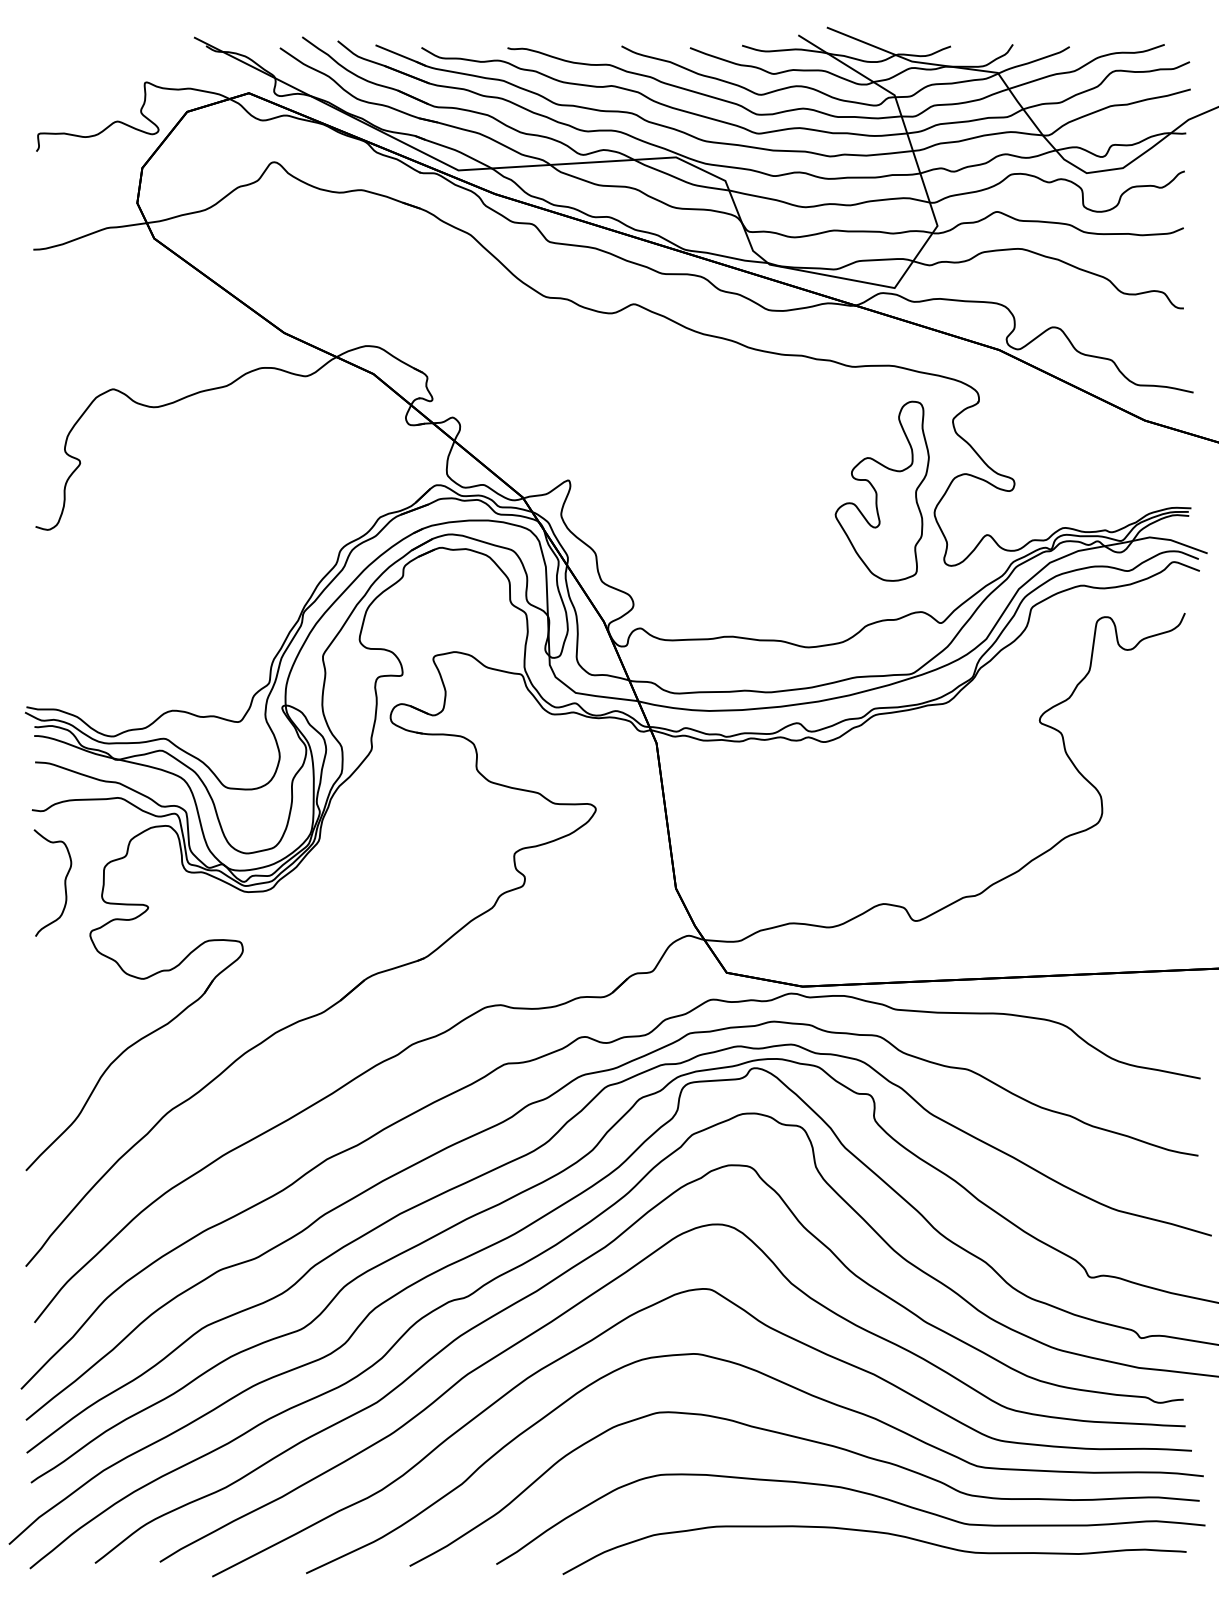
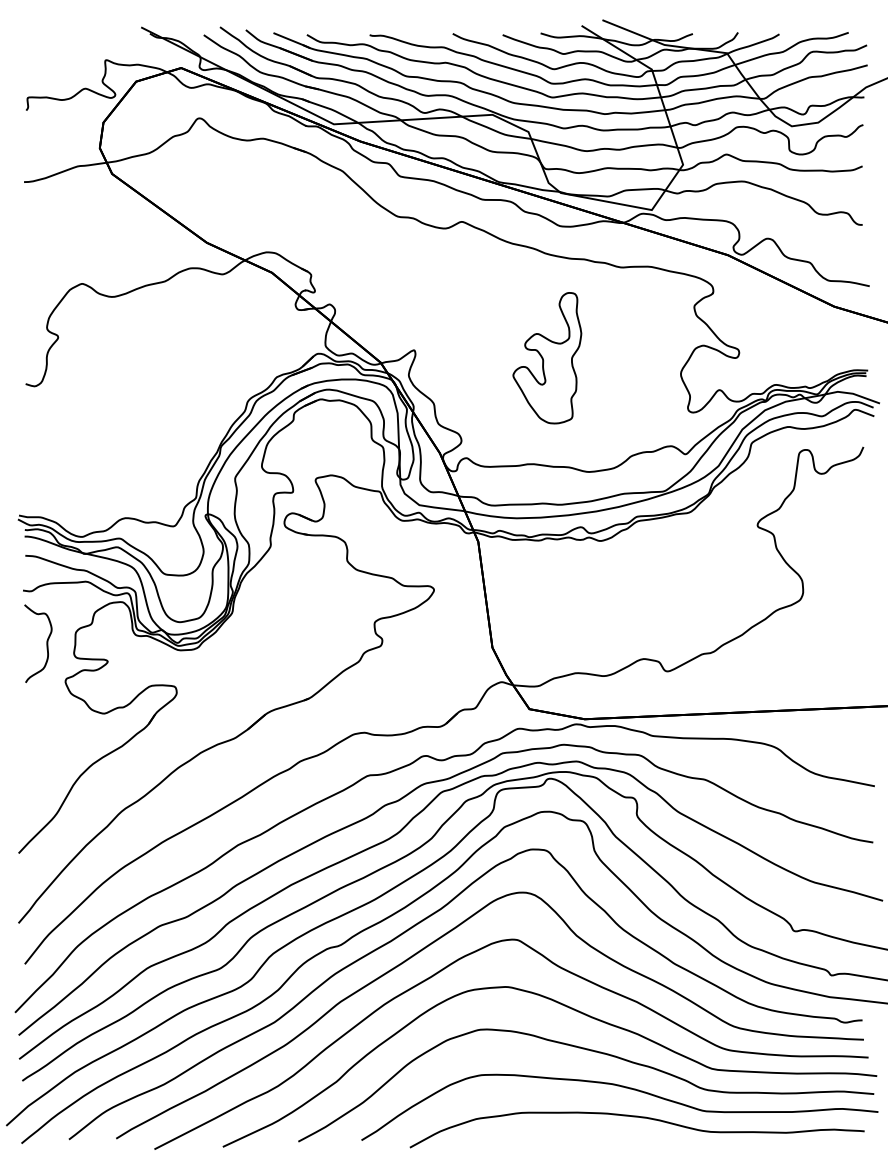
part: (881, 490) -> (546, 357), moved

